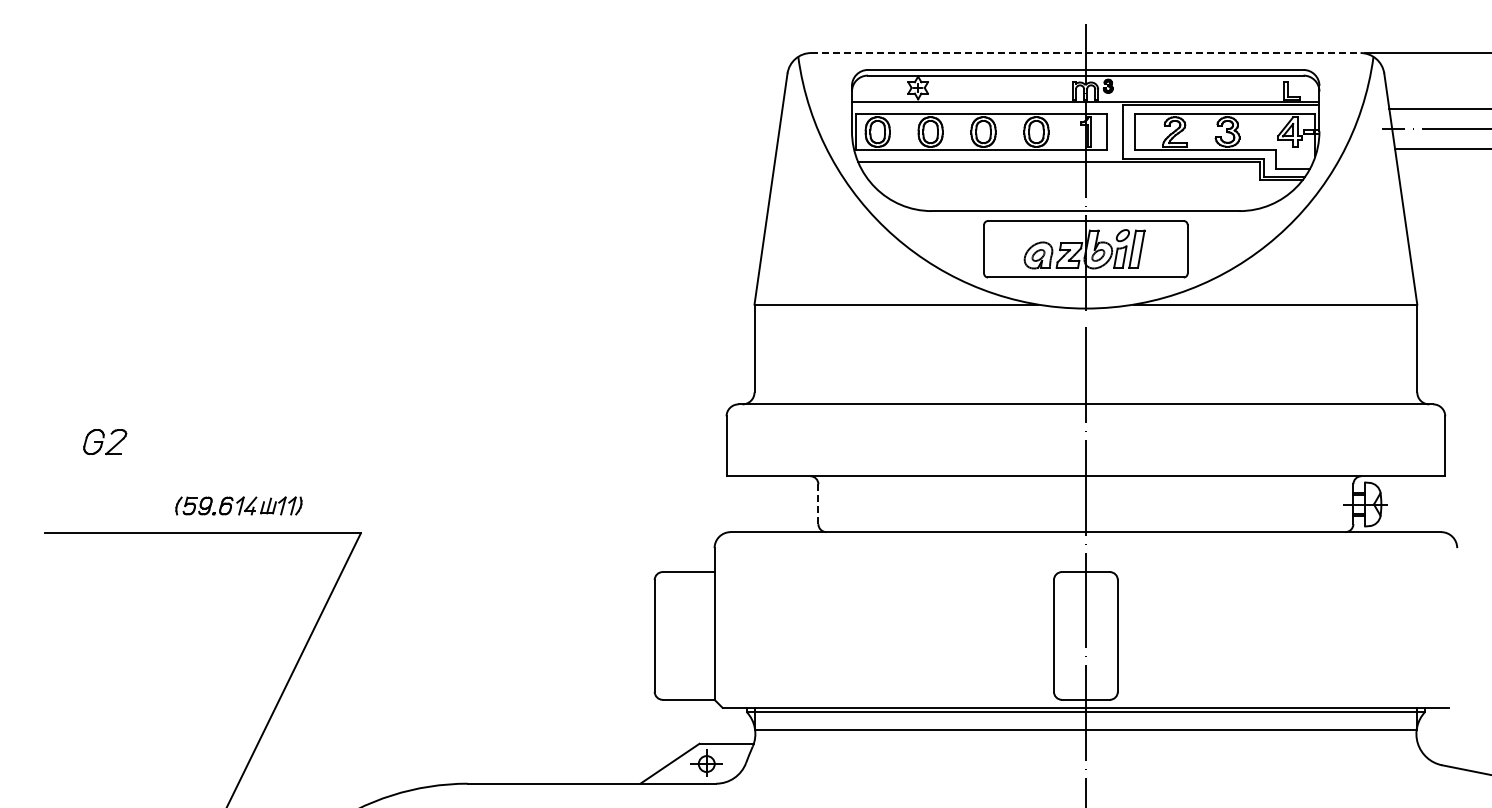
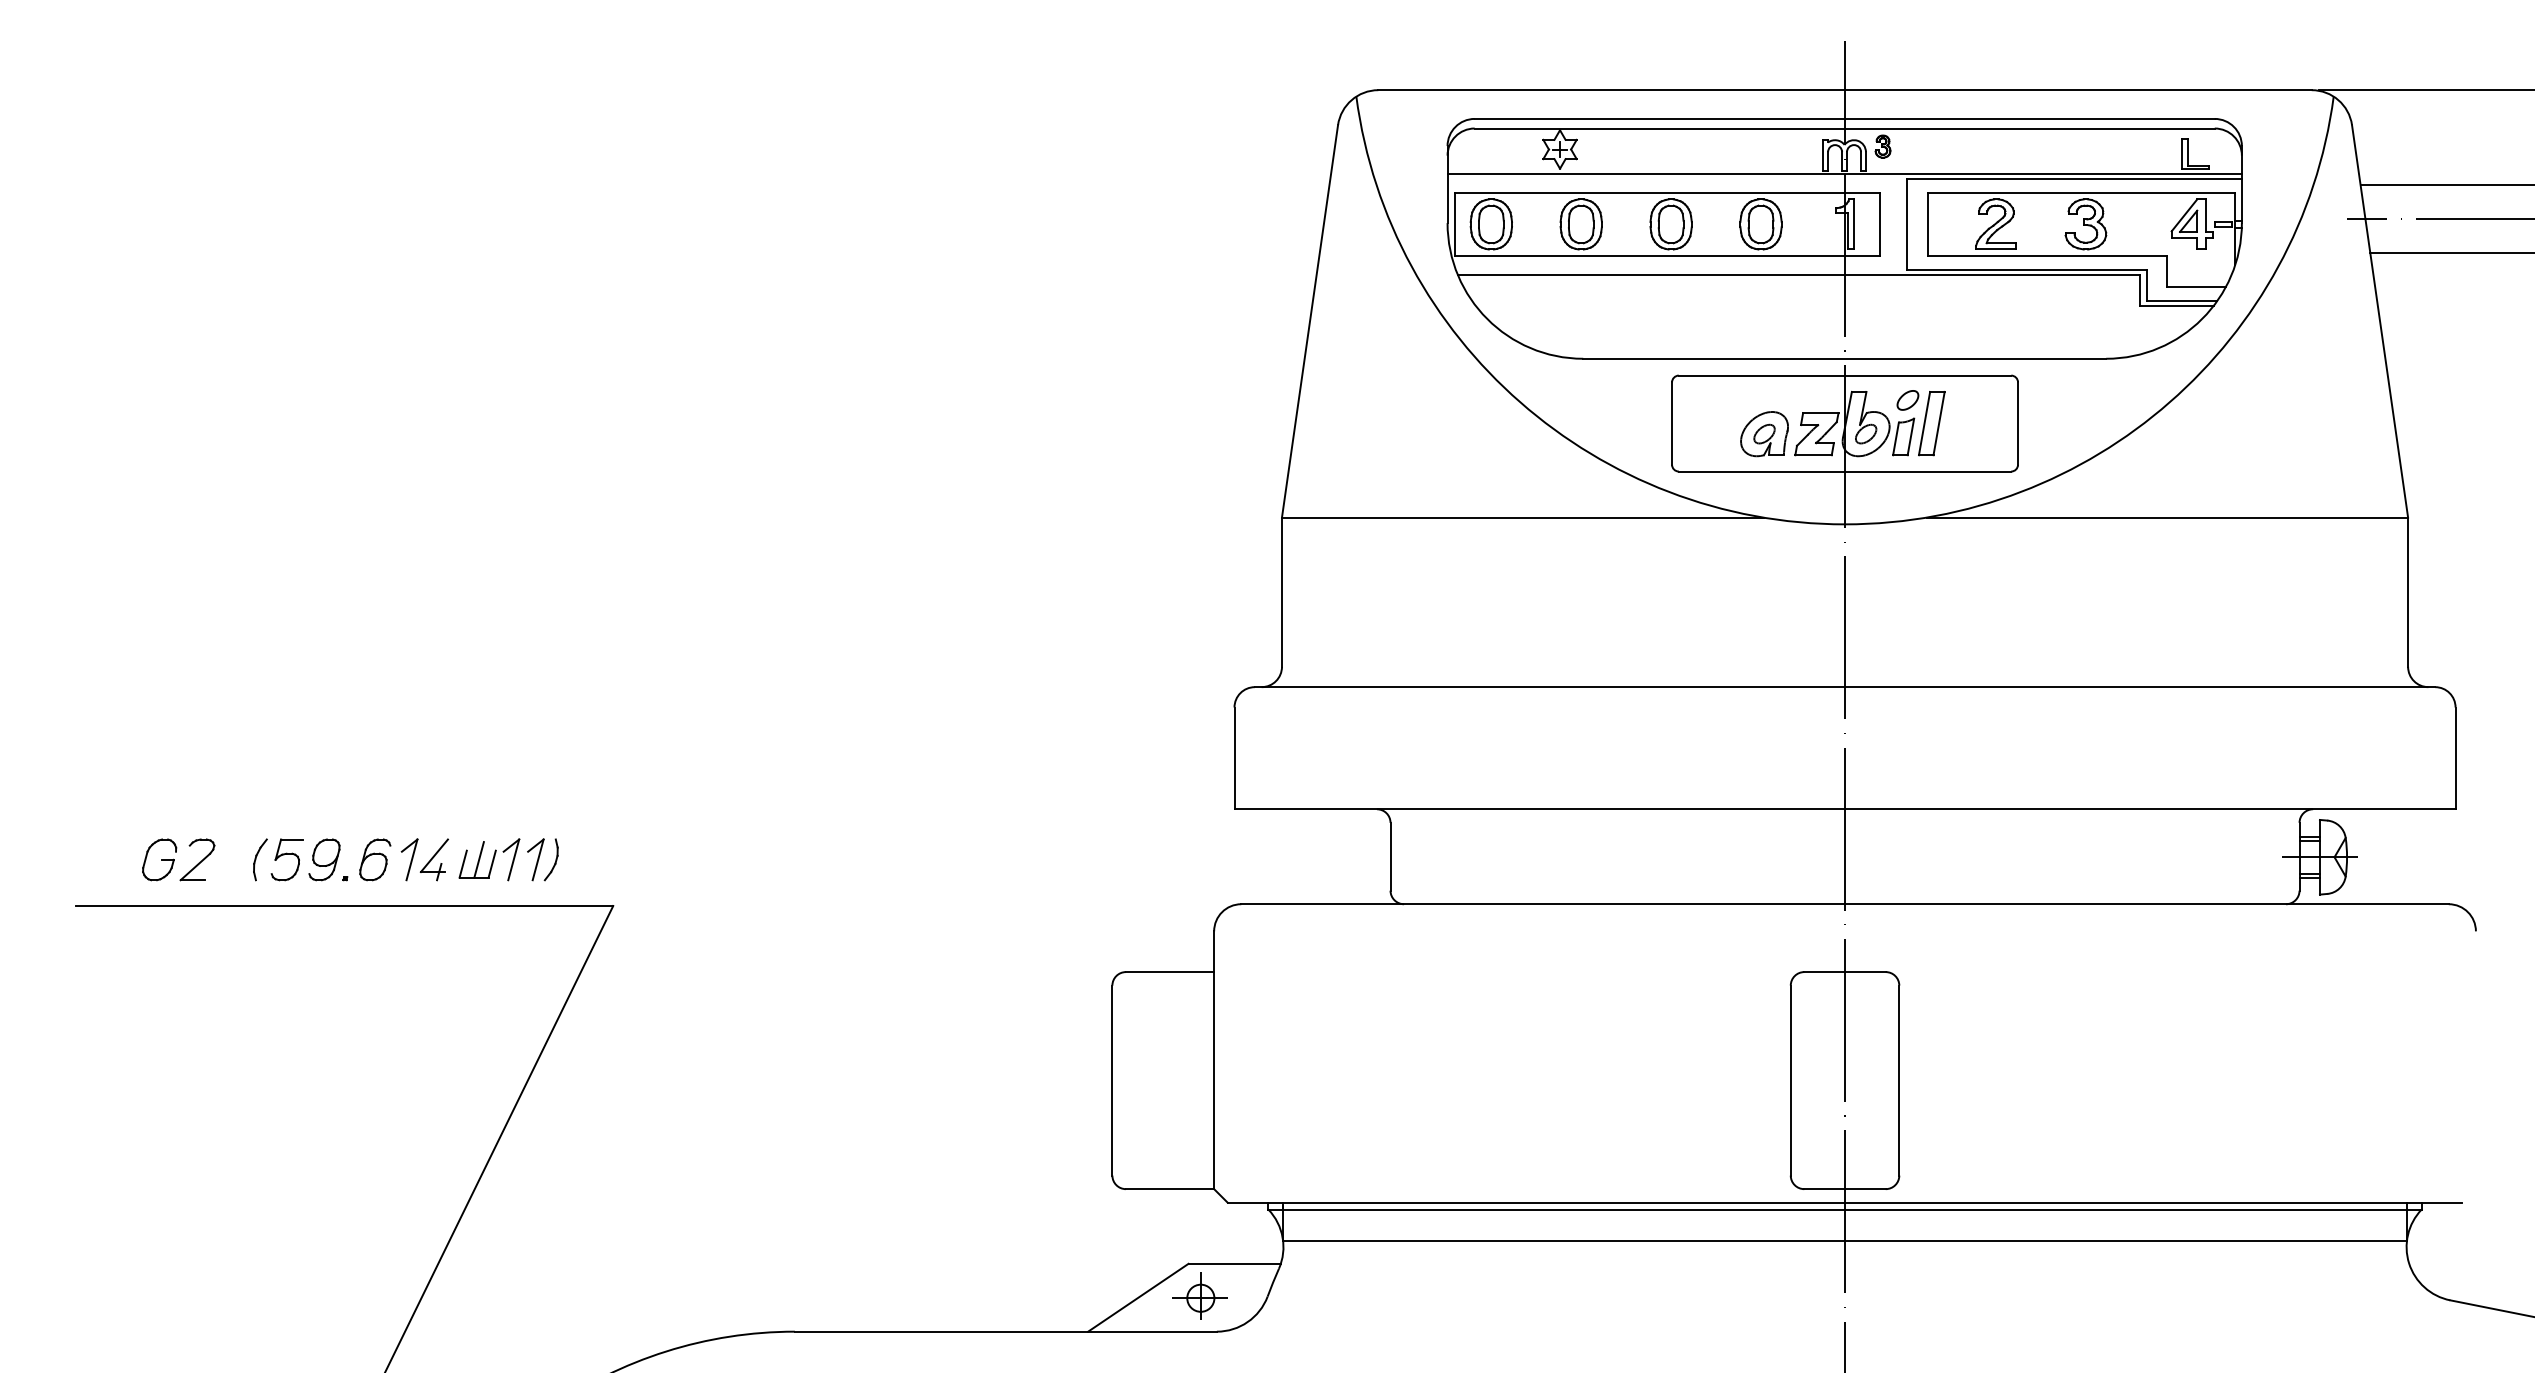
line: (1085, 53) -> (1844, 90), dashed -> solid
part: (105, 442) -> (179, 860), moved
line: (818, 504) -> (1390, 857), dashed -> solid
part: (238, 505) -> (405, 858), size x1.43

